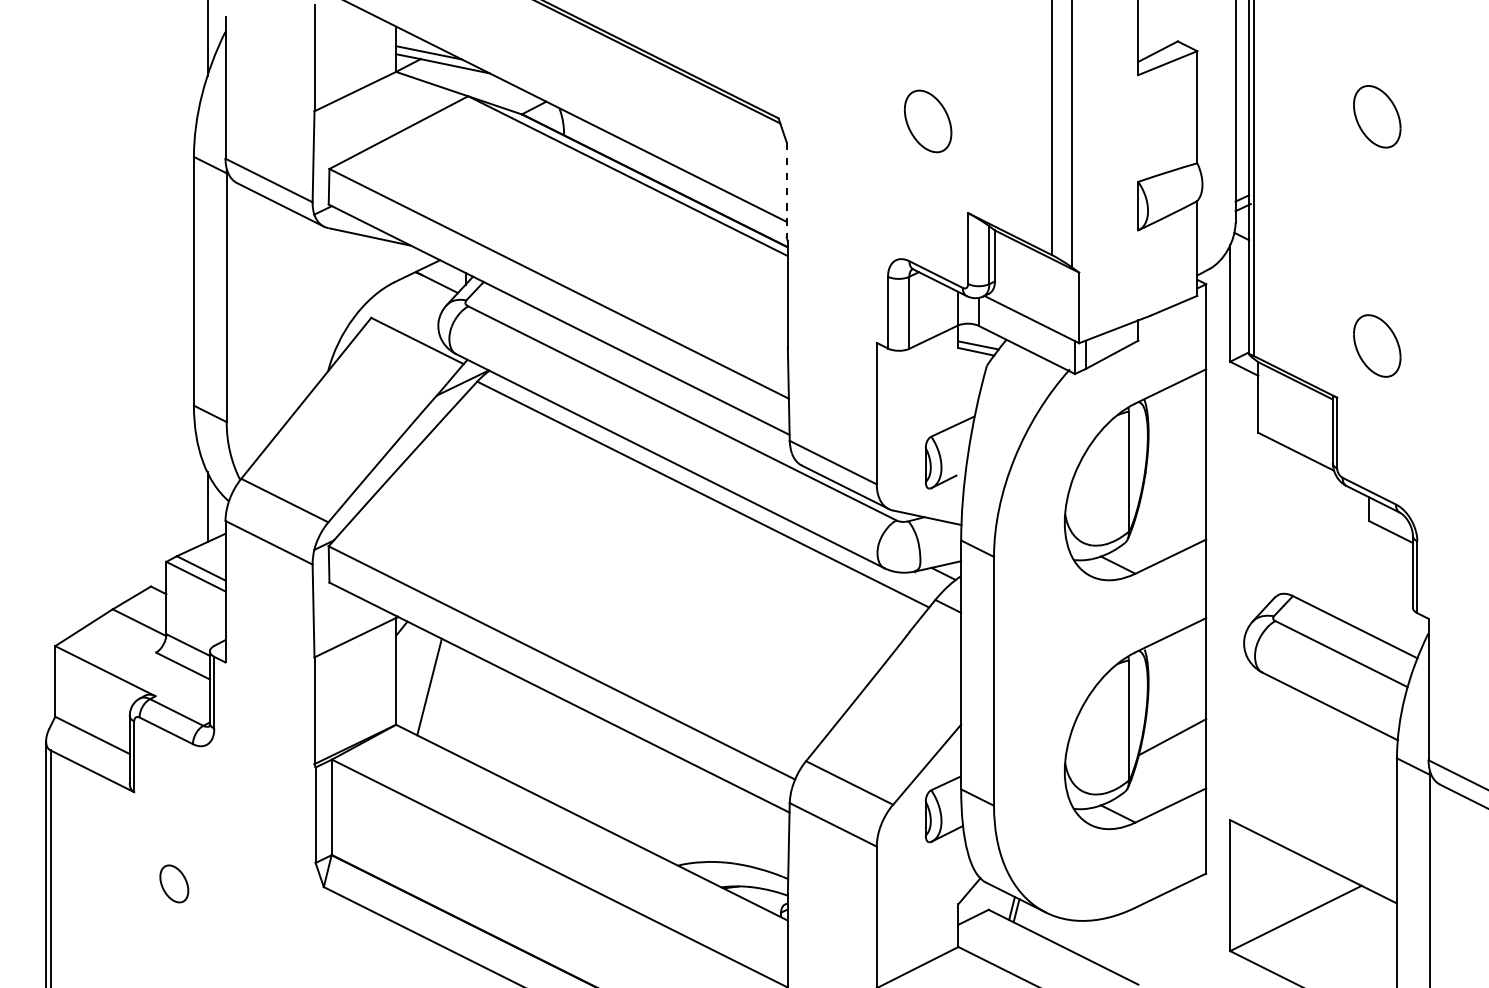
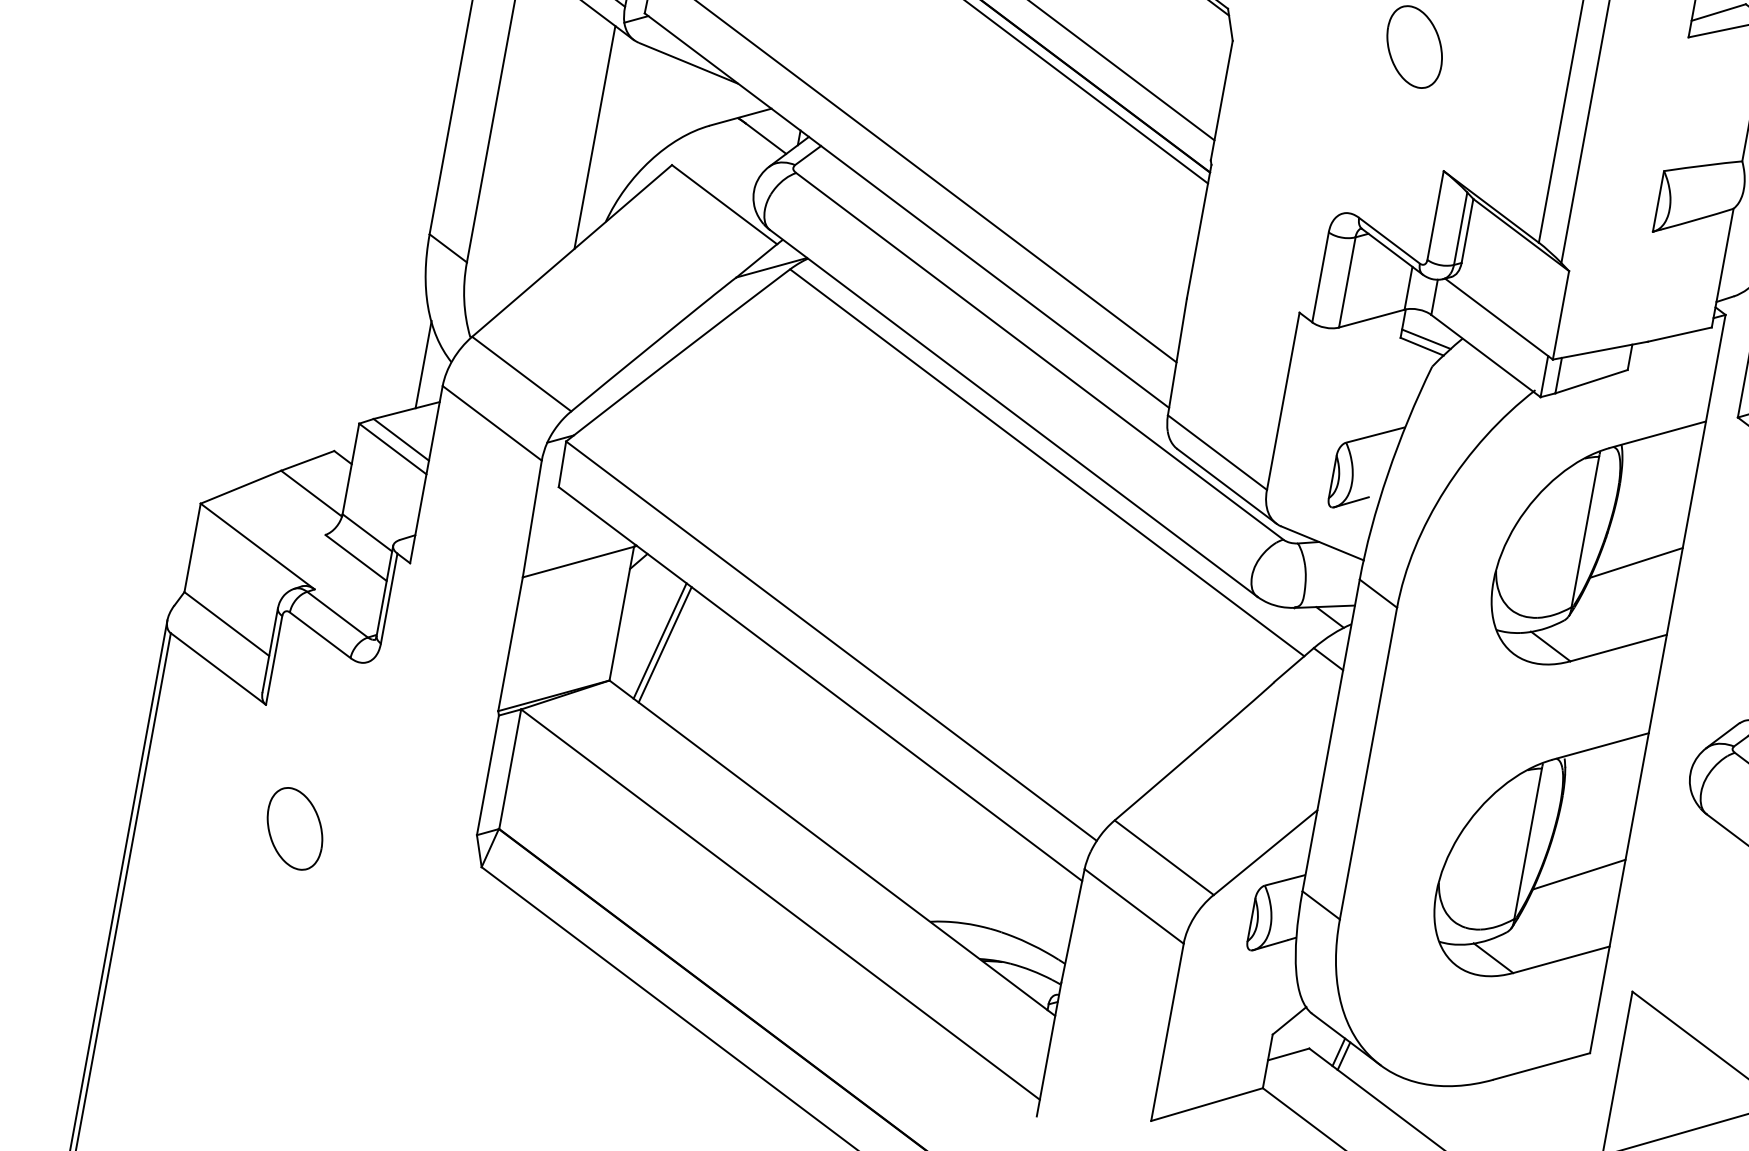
line: (786, 190) -> (1221, 101), dashed -> solid
line: (307, 307) -> (594, 137), added
line: (1172, 488) -> (1636, 563), added
line: (433, 689) -> (664, 644), added
part: (174, 883) -> (295, 828), size x1.67

